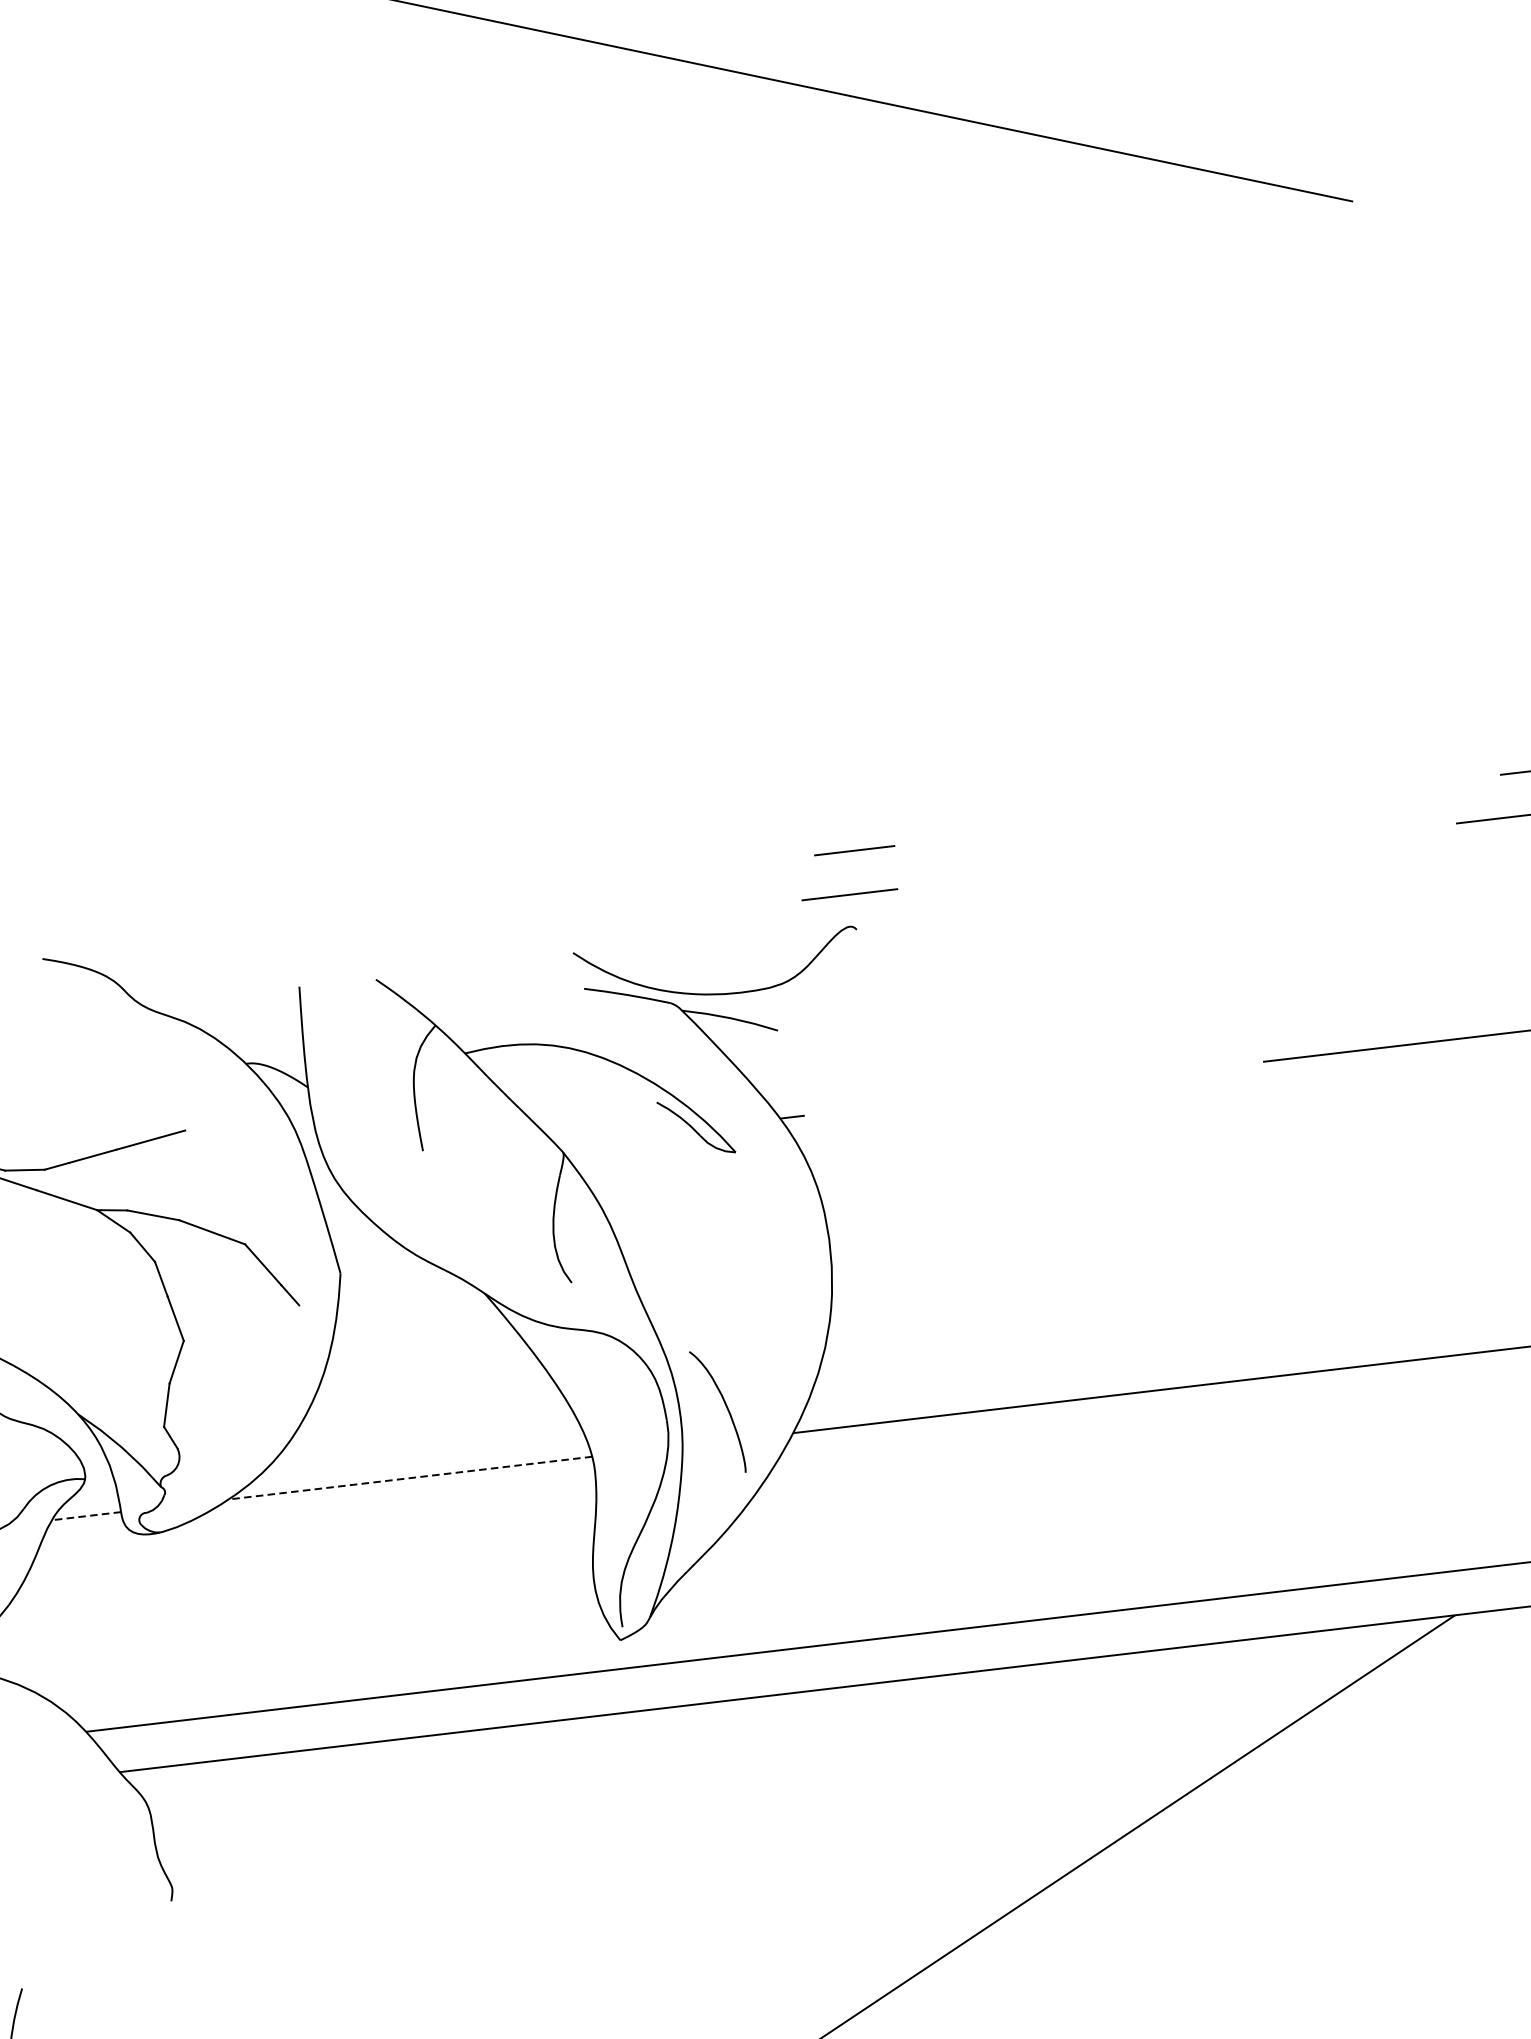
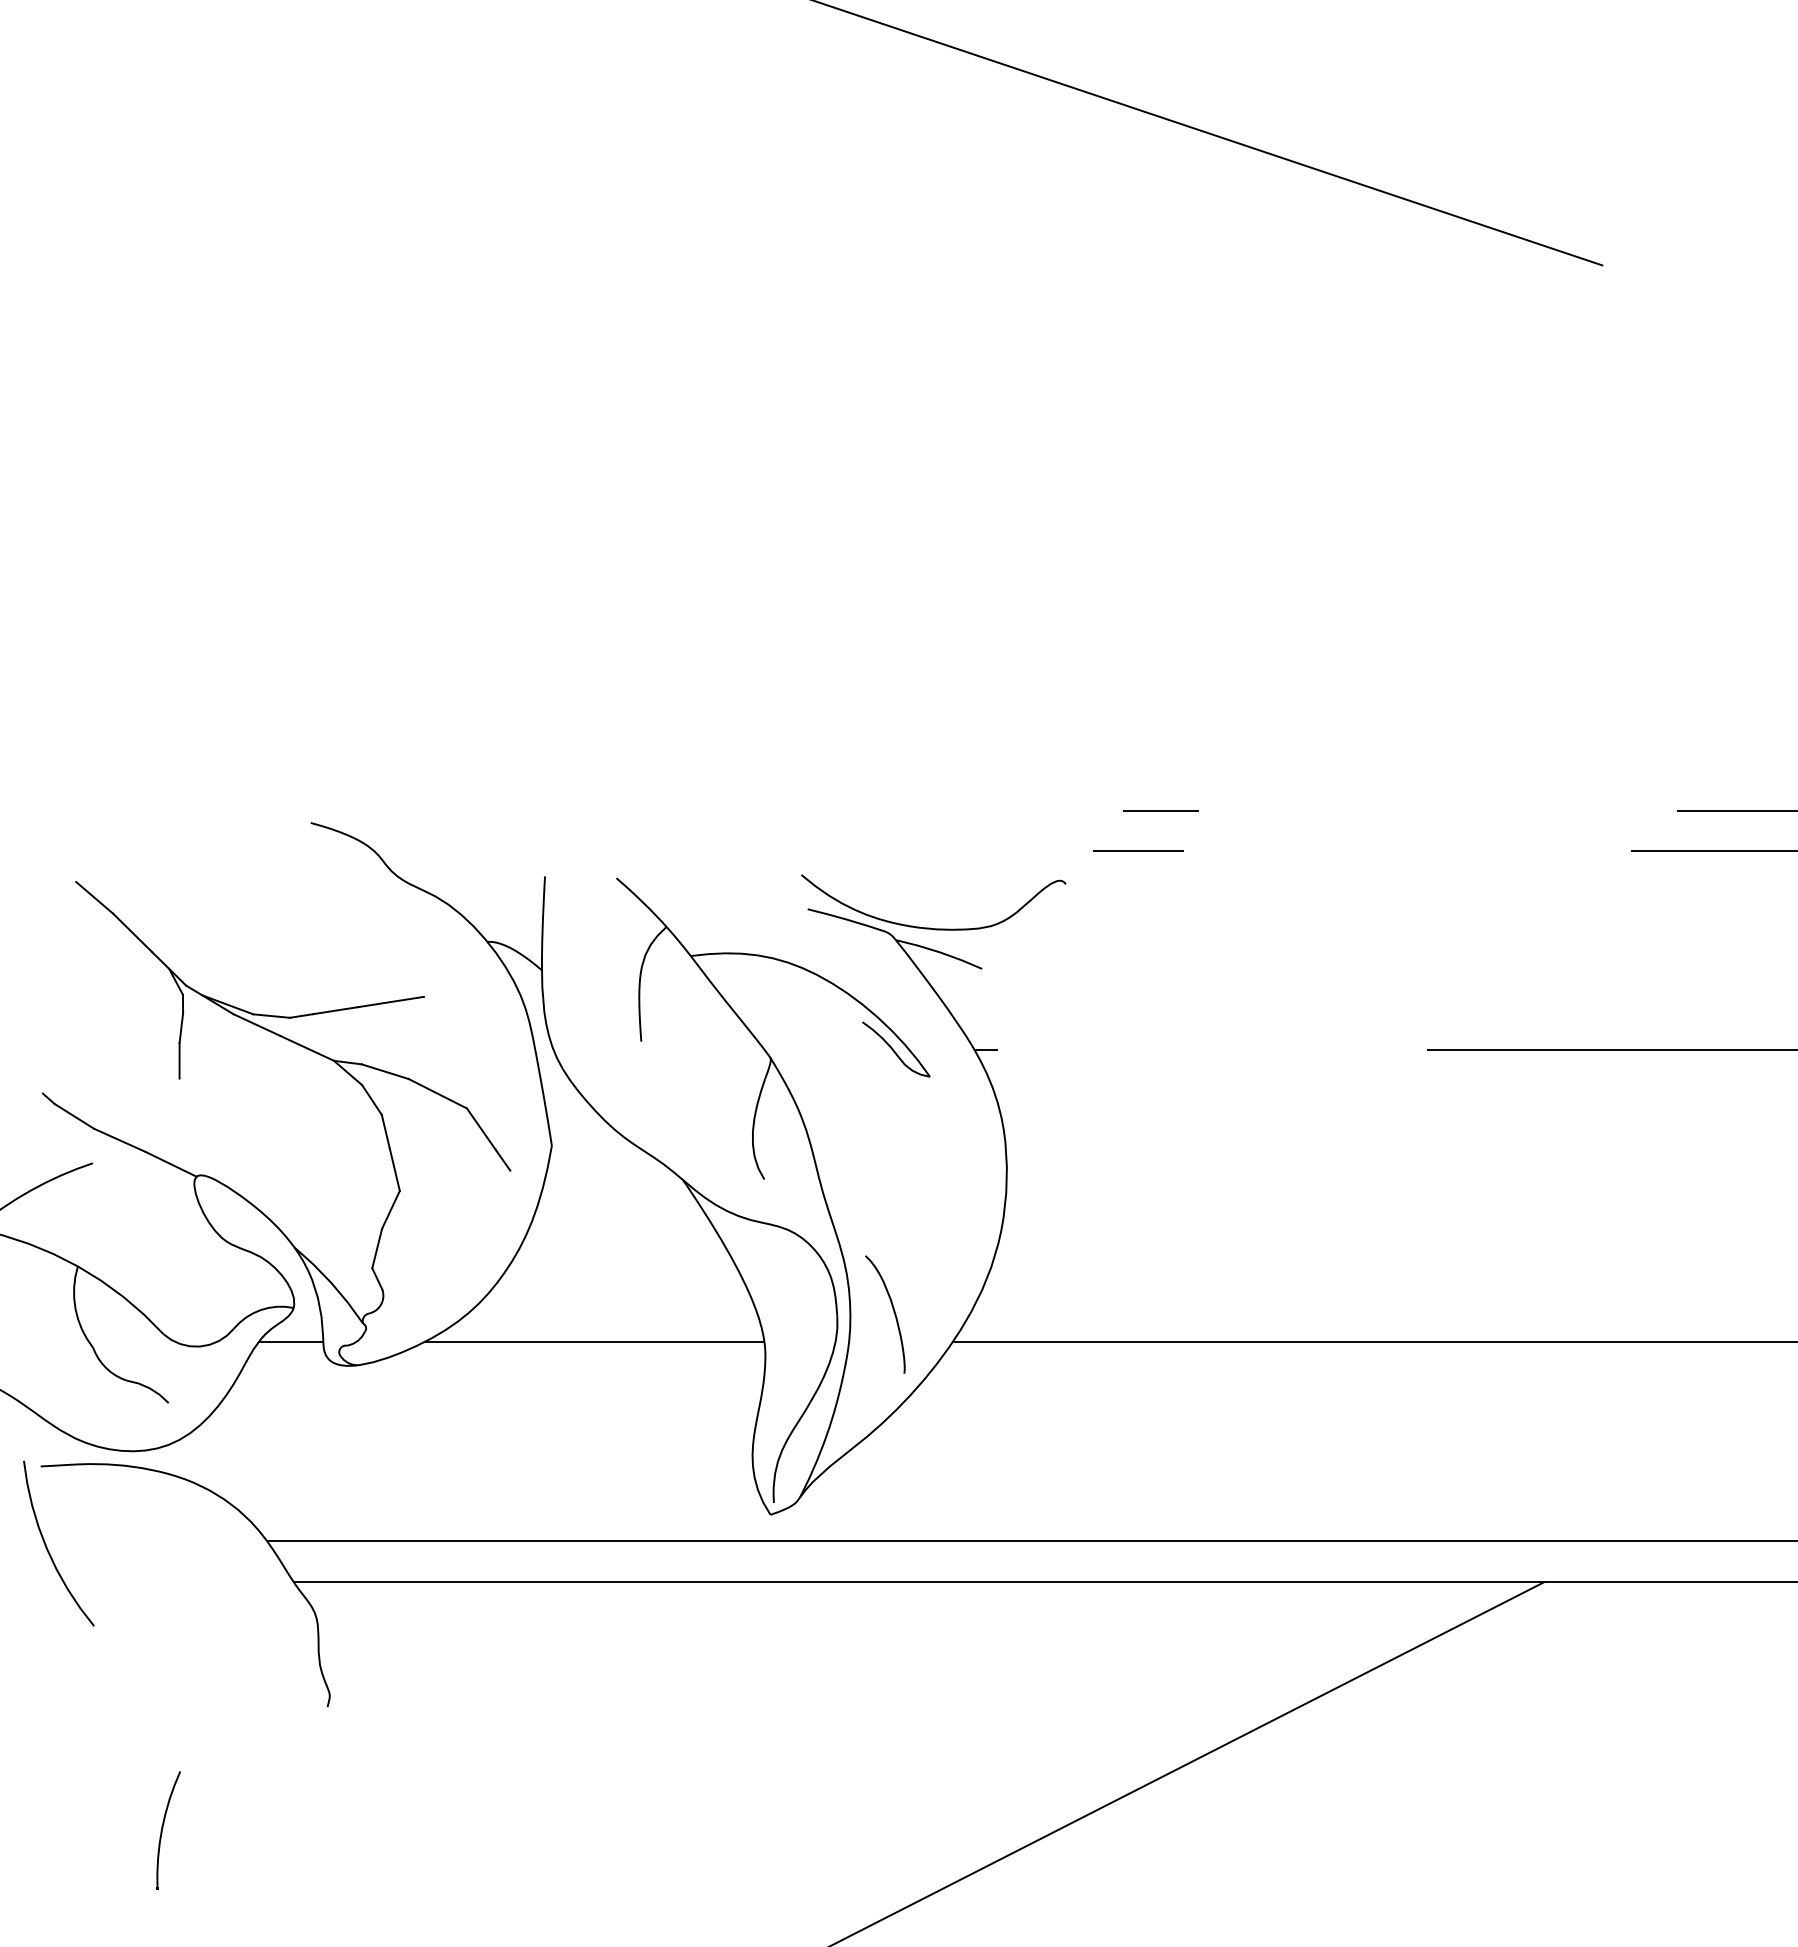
line: (854, 850) -> (1160, 810), moved
line: (849, 893) -> (1138, 850), moved
line: (409, 1478) -> (593, 1342), dashed -> solid
line: (86, 1516) -> (290, 1342), dashed -> solid

